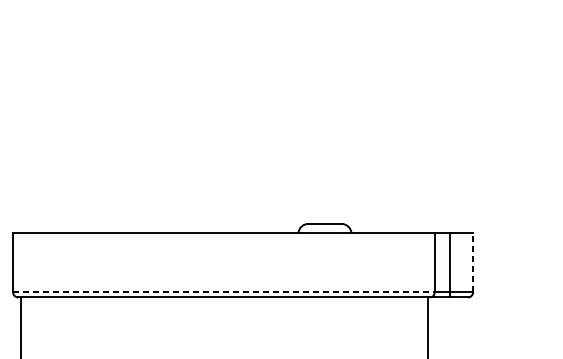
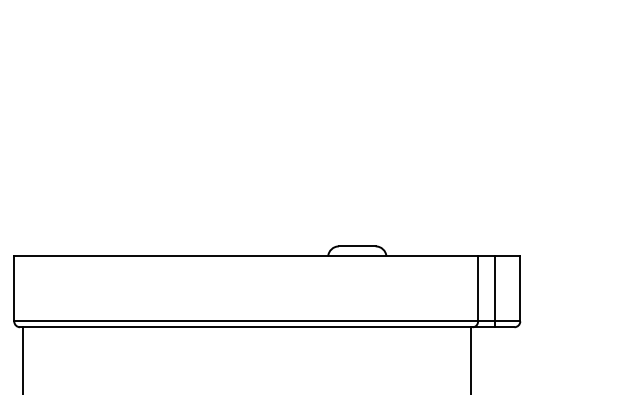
line: (473, 262) -> (520, 288), dashed -> solid
line: (224, 292) -> (246, 321), dashed -> solid

